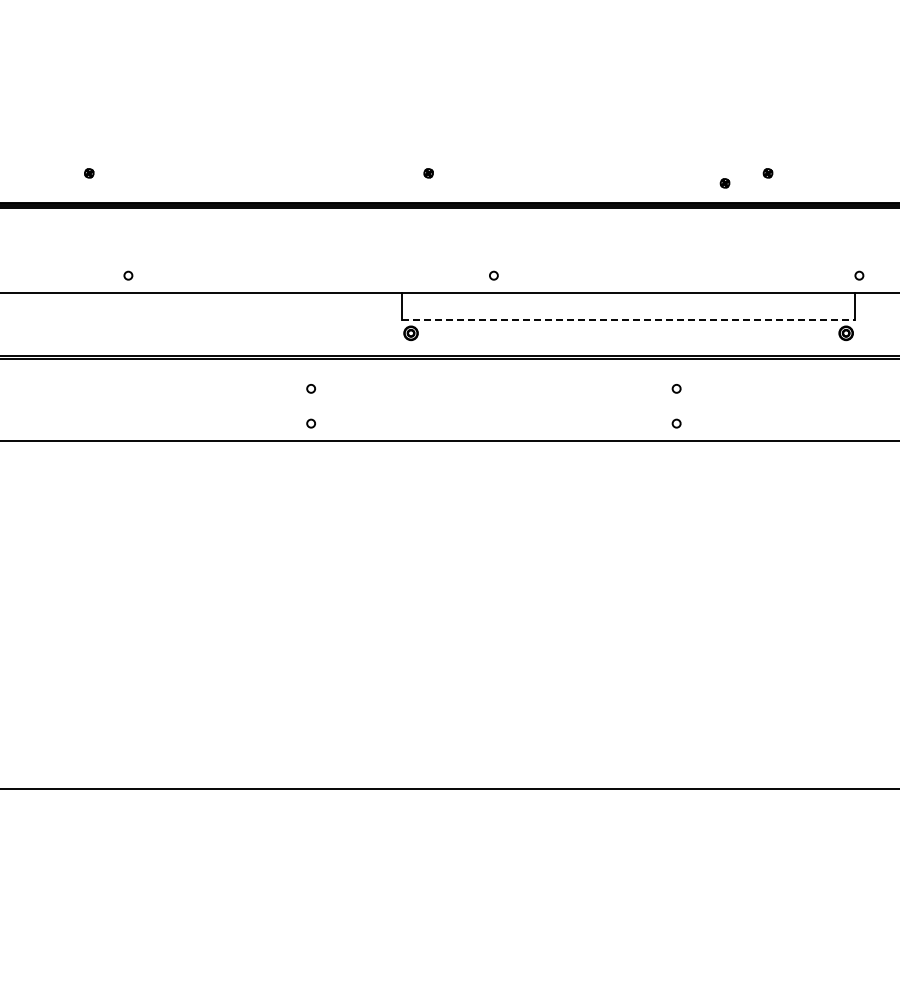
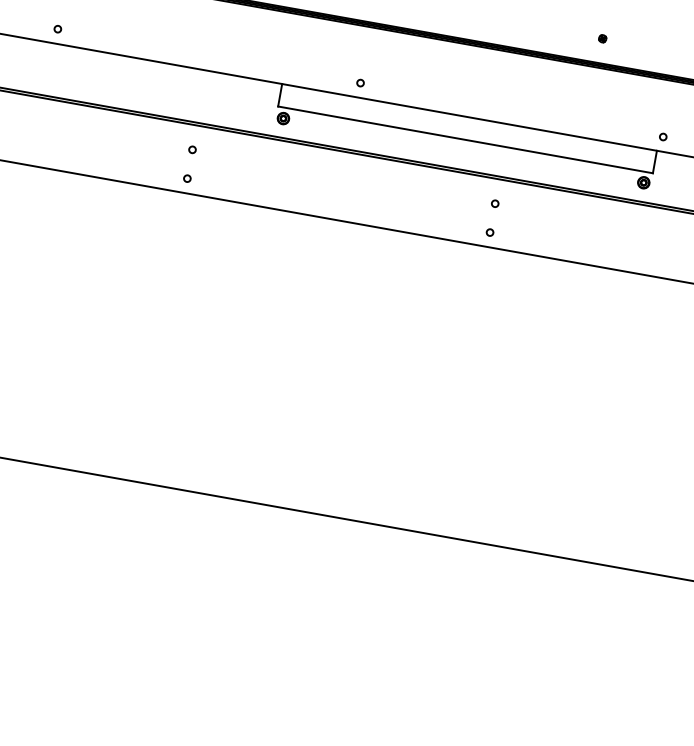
part: (724, 183) -> (565, 40), removed
line: (629, 320) -> (466, 140), dashed -> solid

